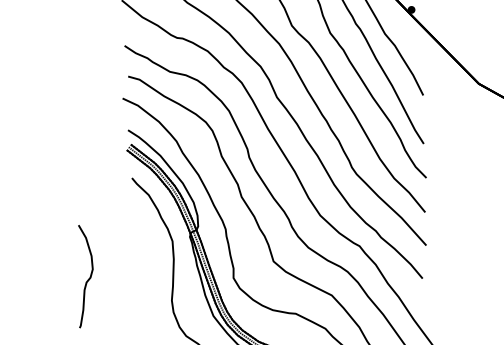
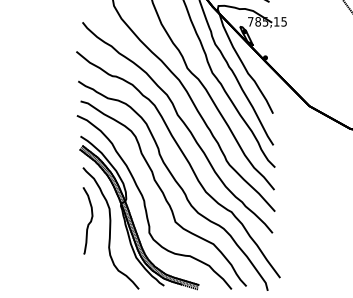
curve: (88, 277) -> (89, 221), moved

